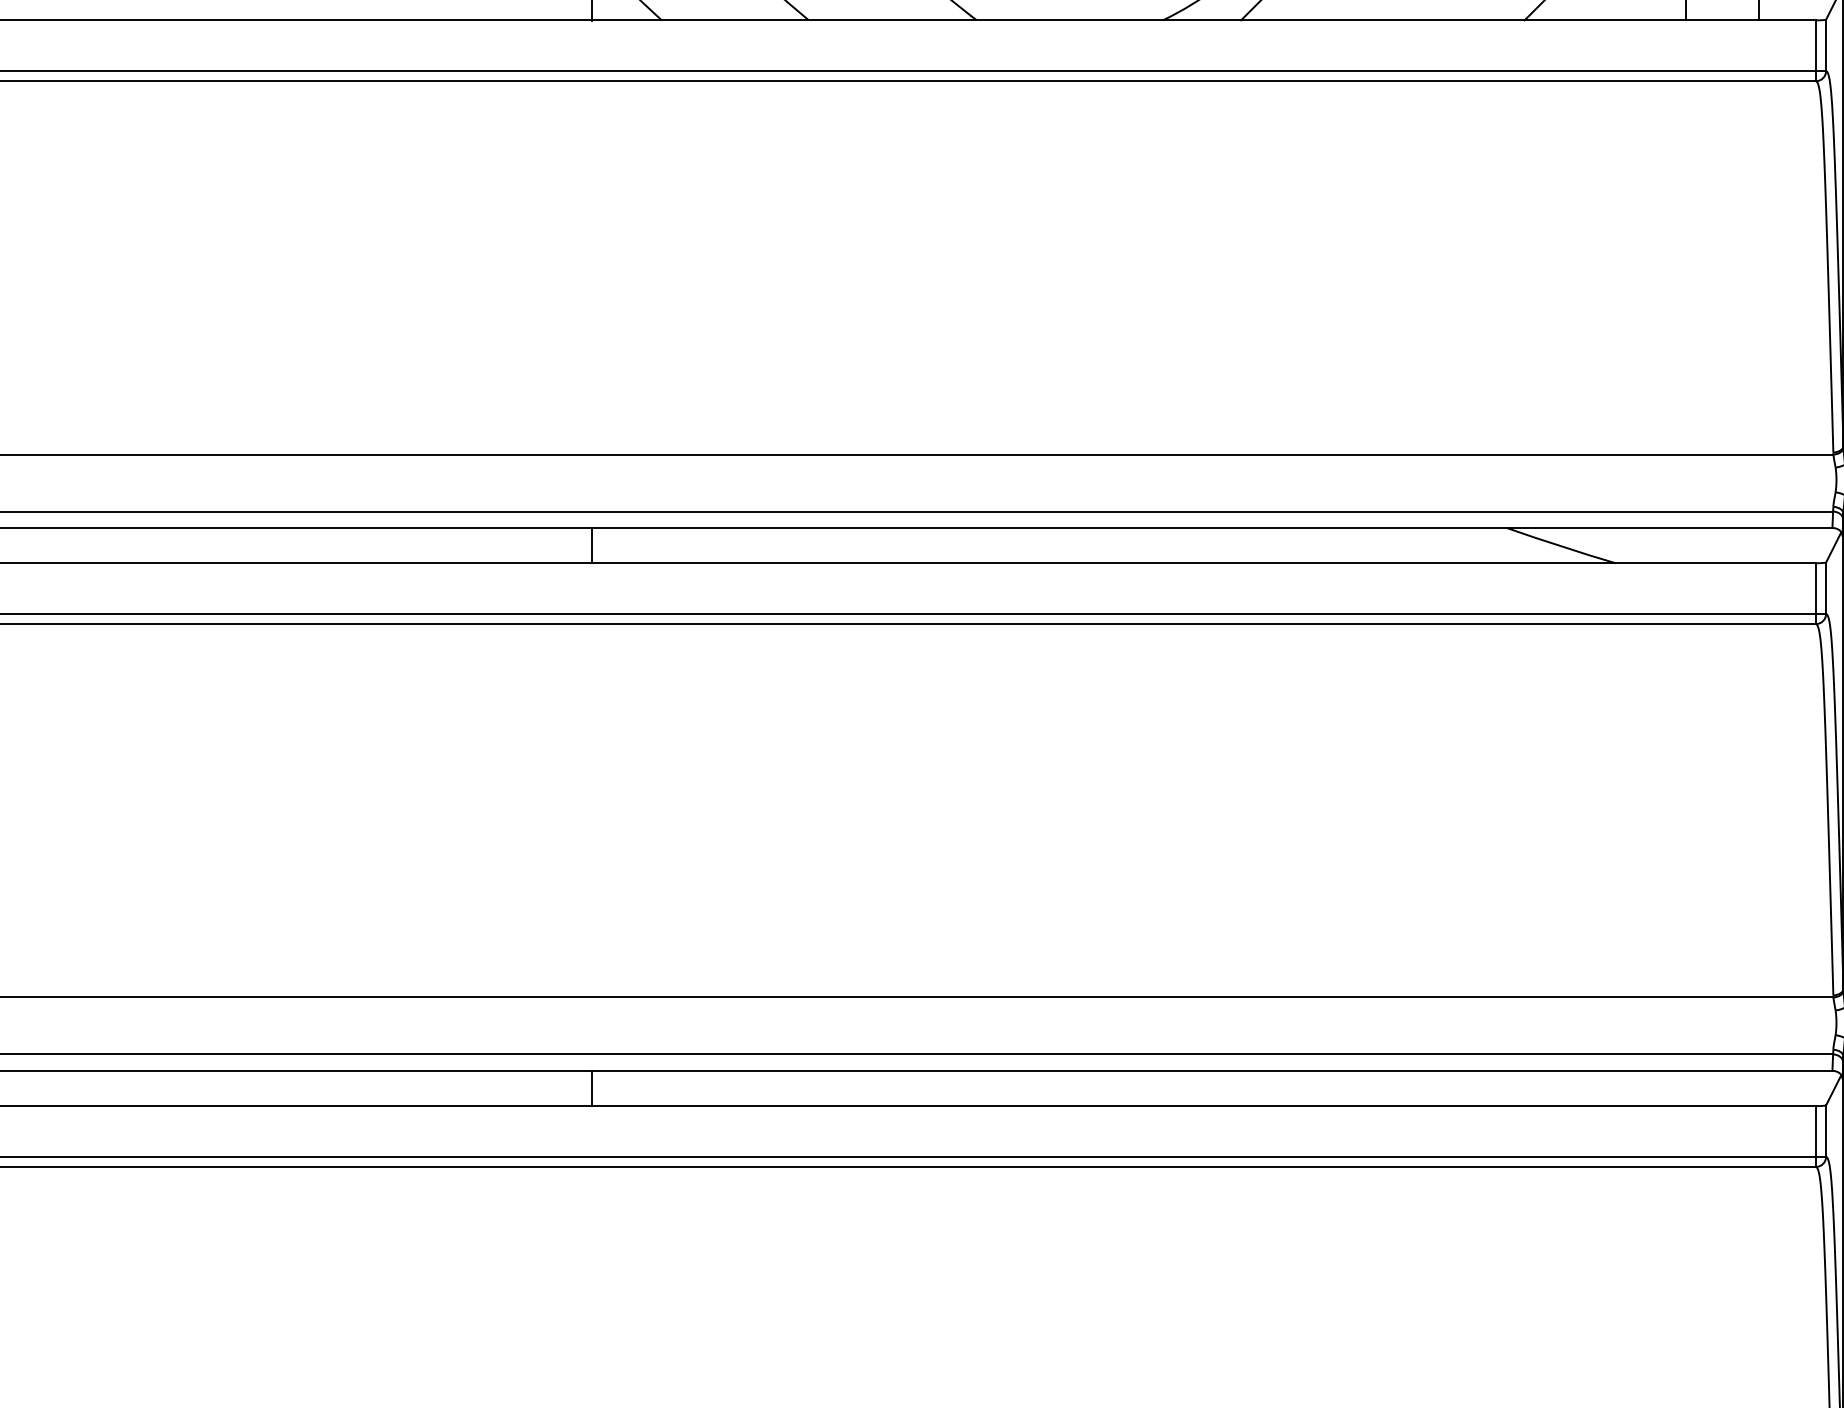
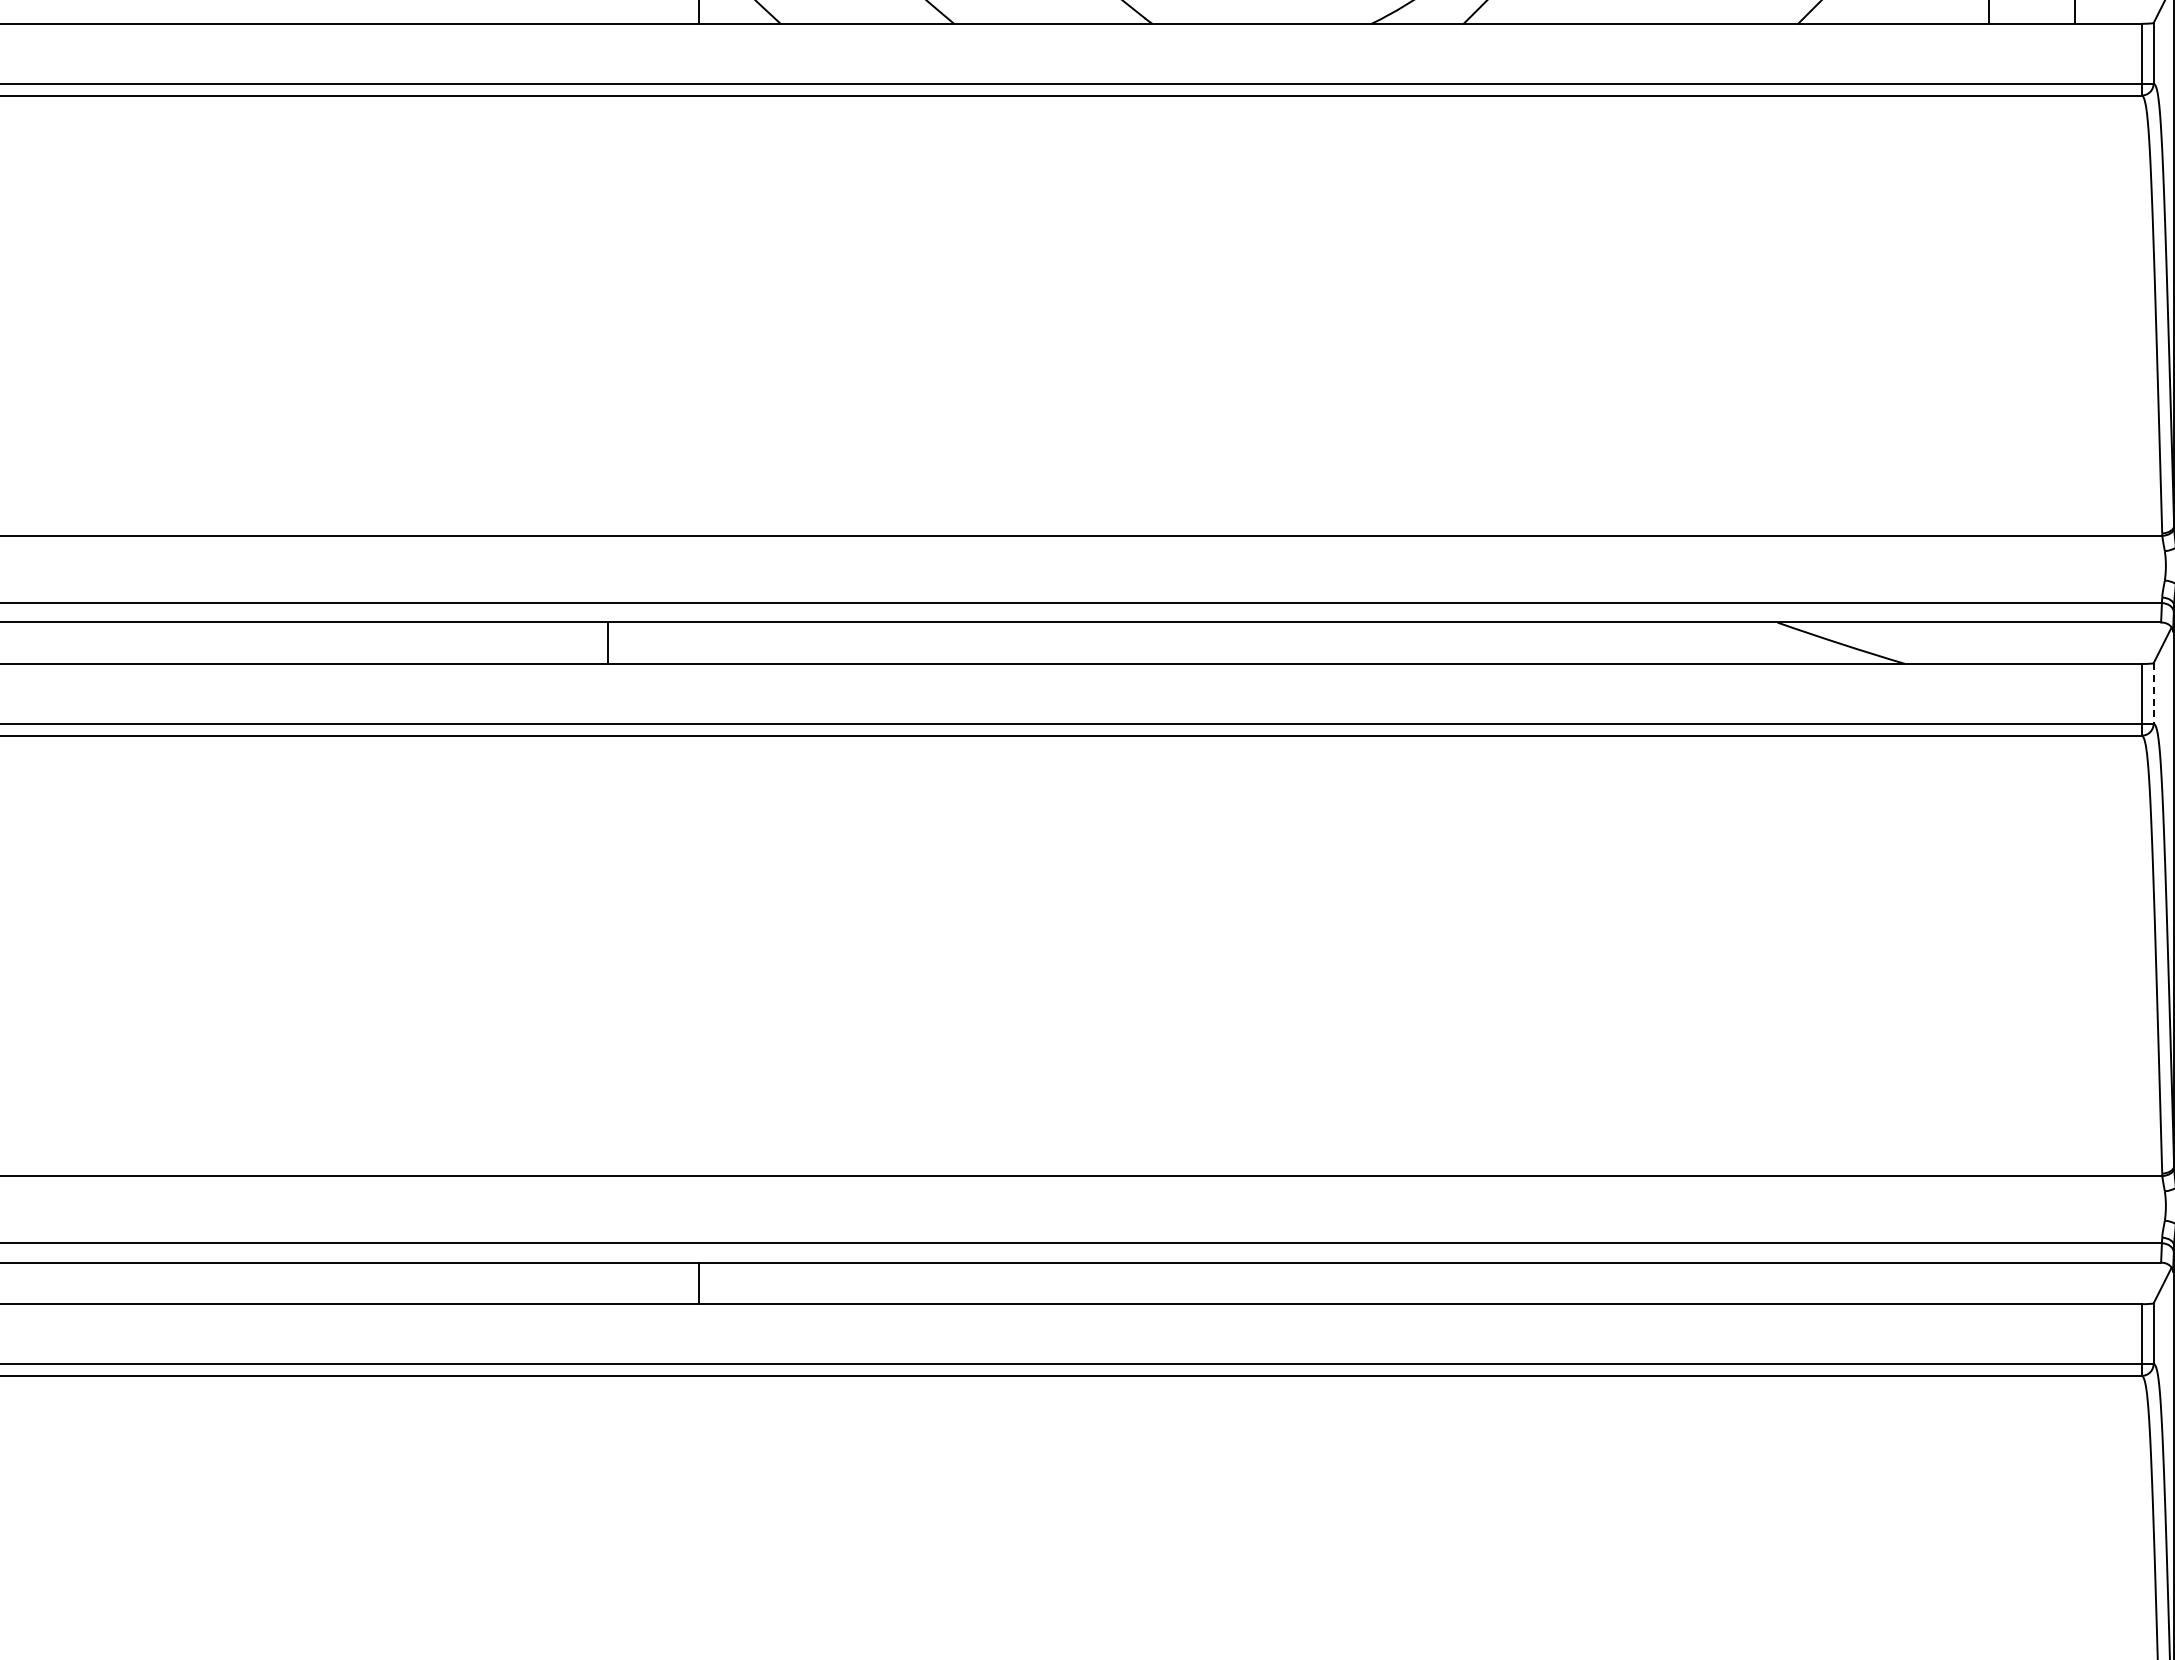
line: (592, 545) -> (607, 643), moved
line: (1825, 589) -> (2153, 694), solid -> dashed

